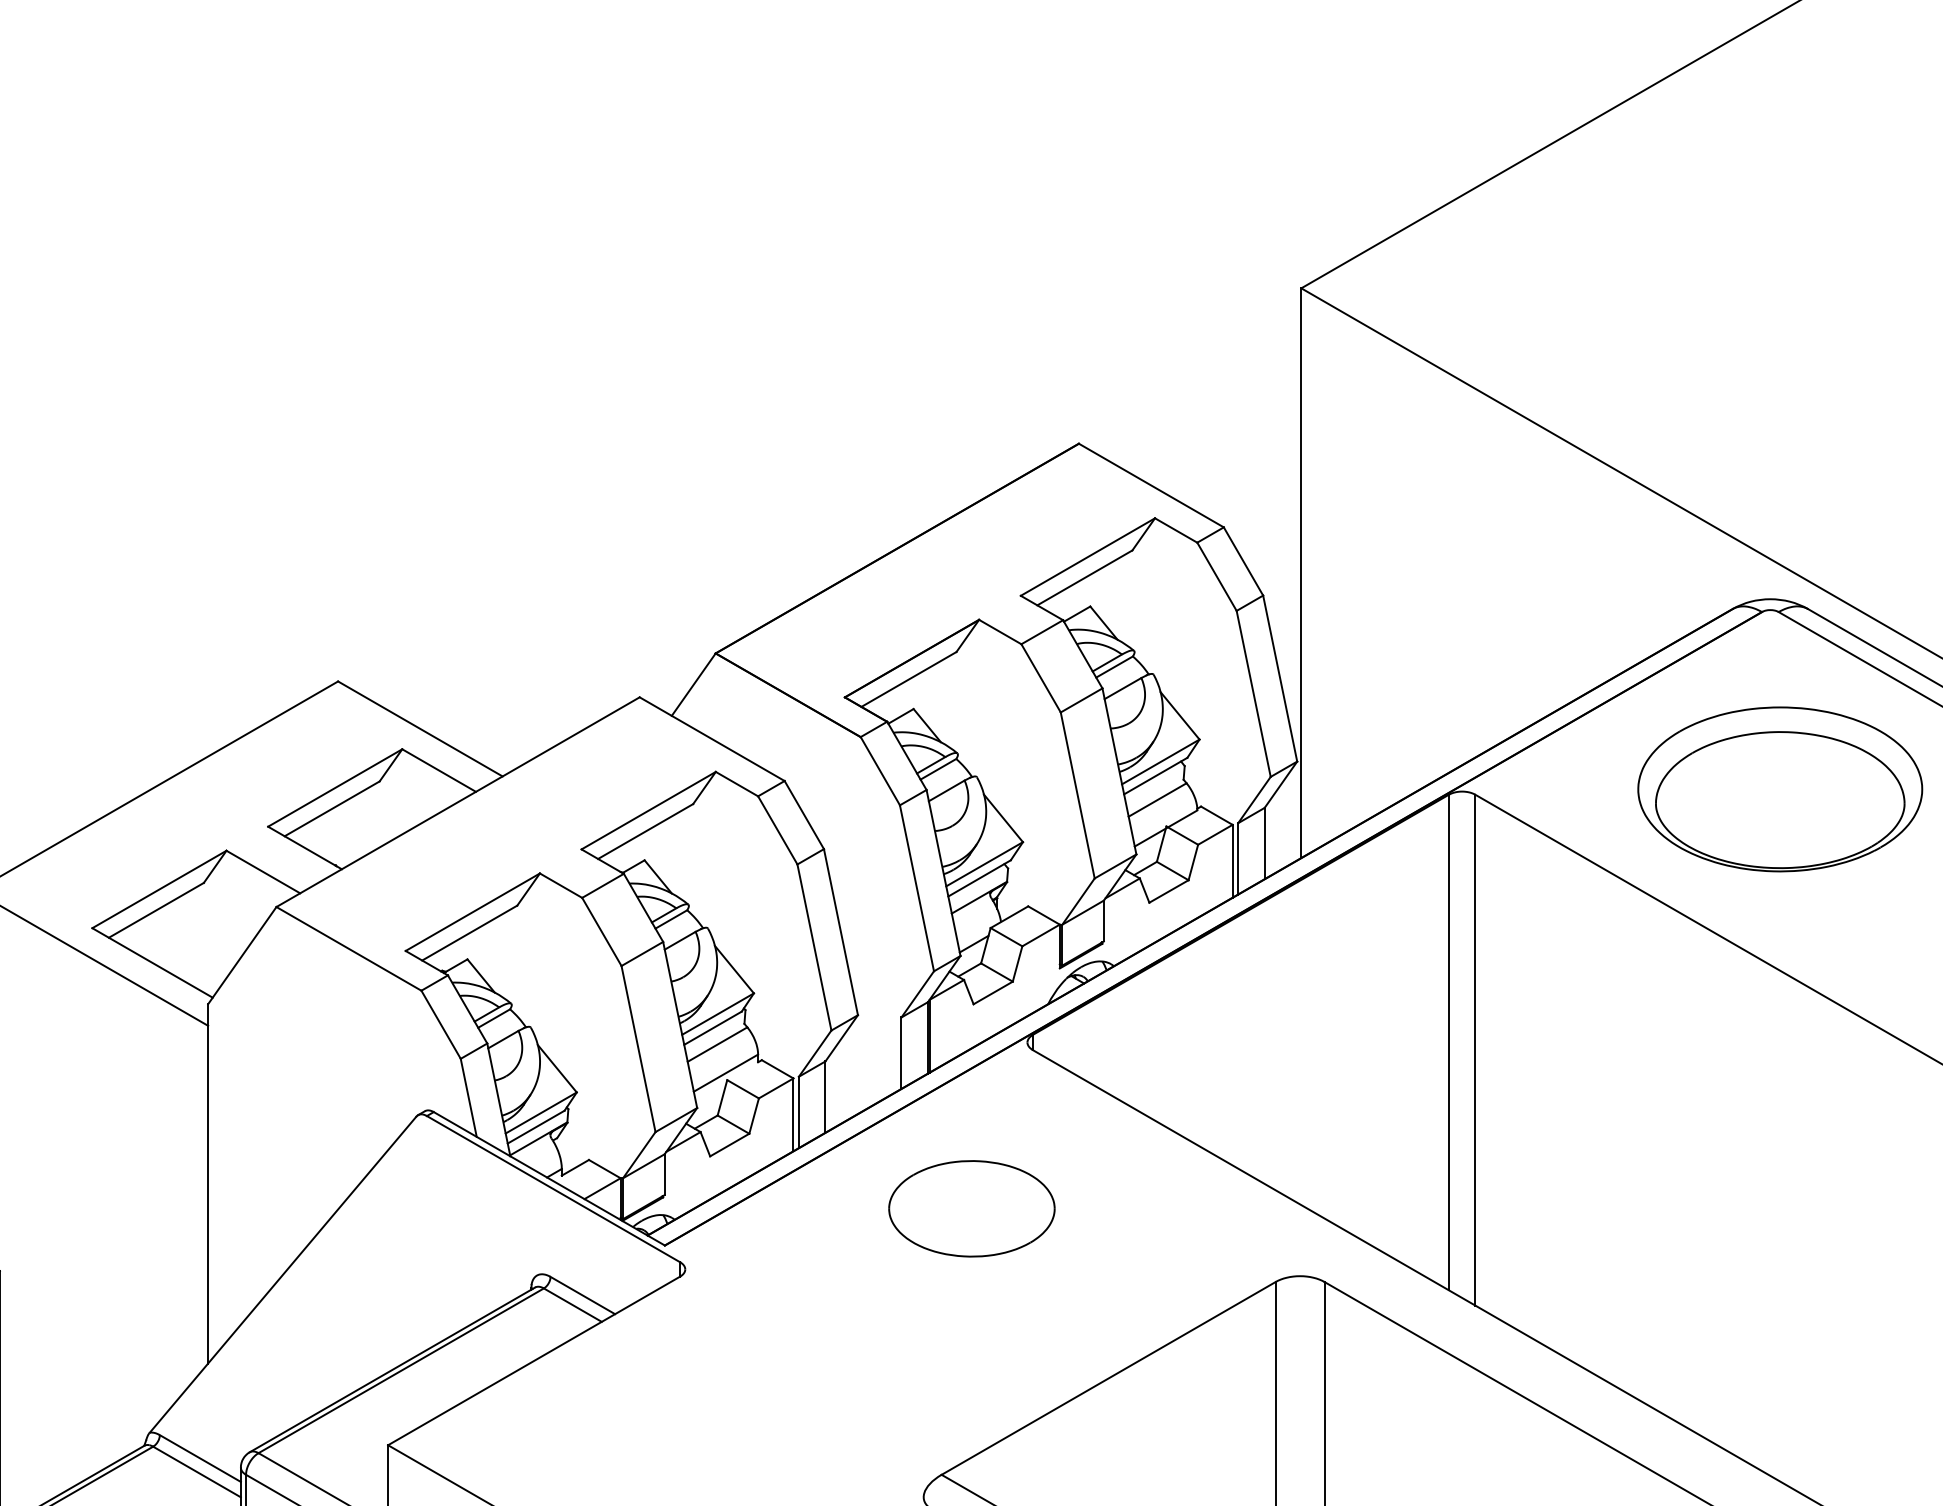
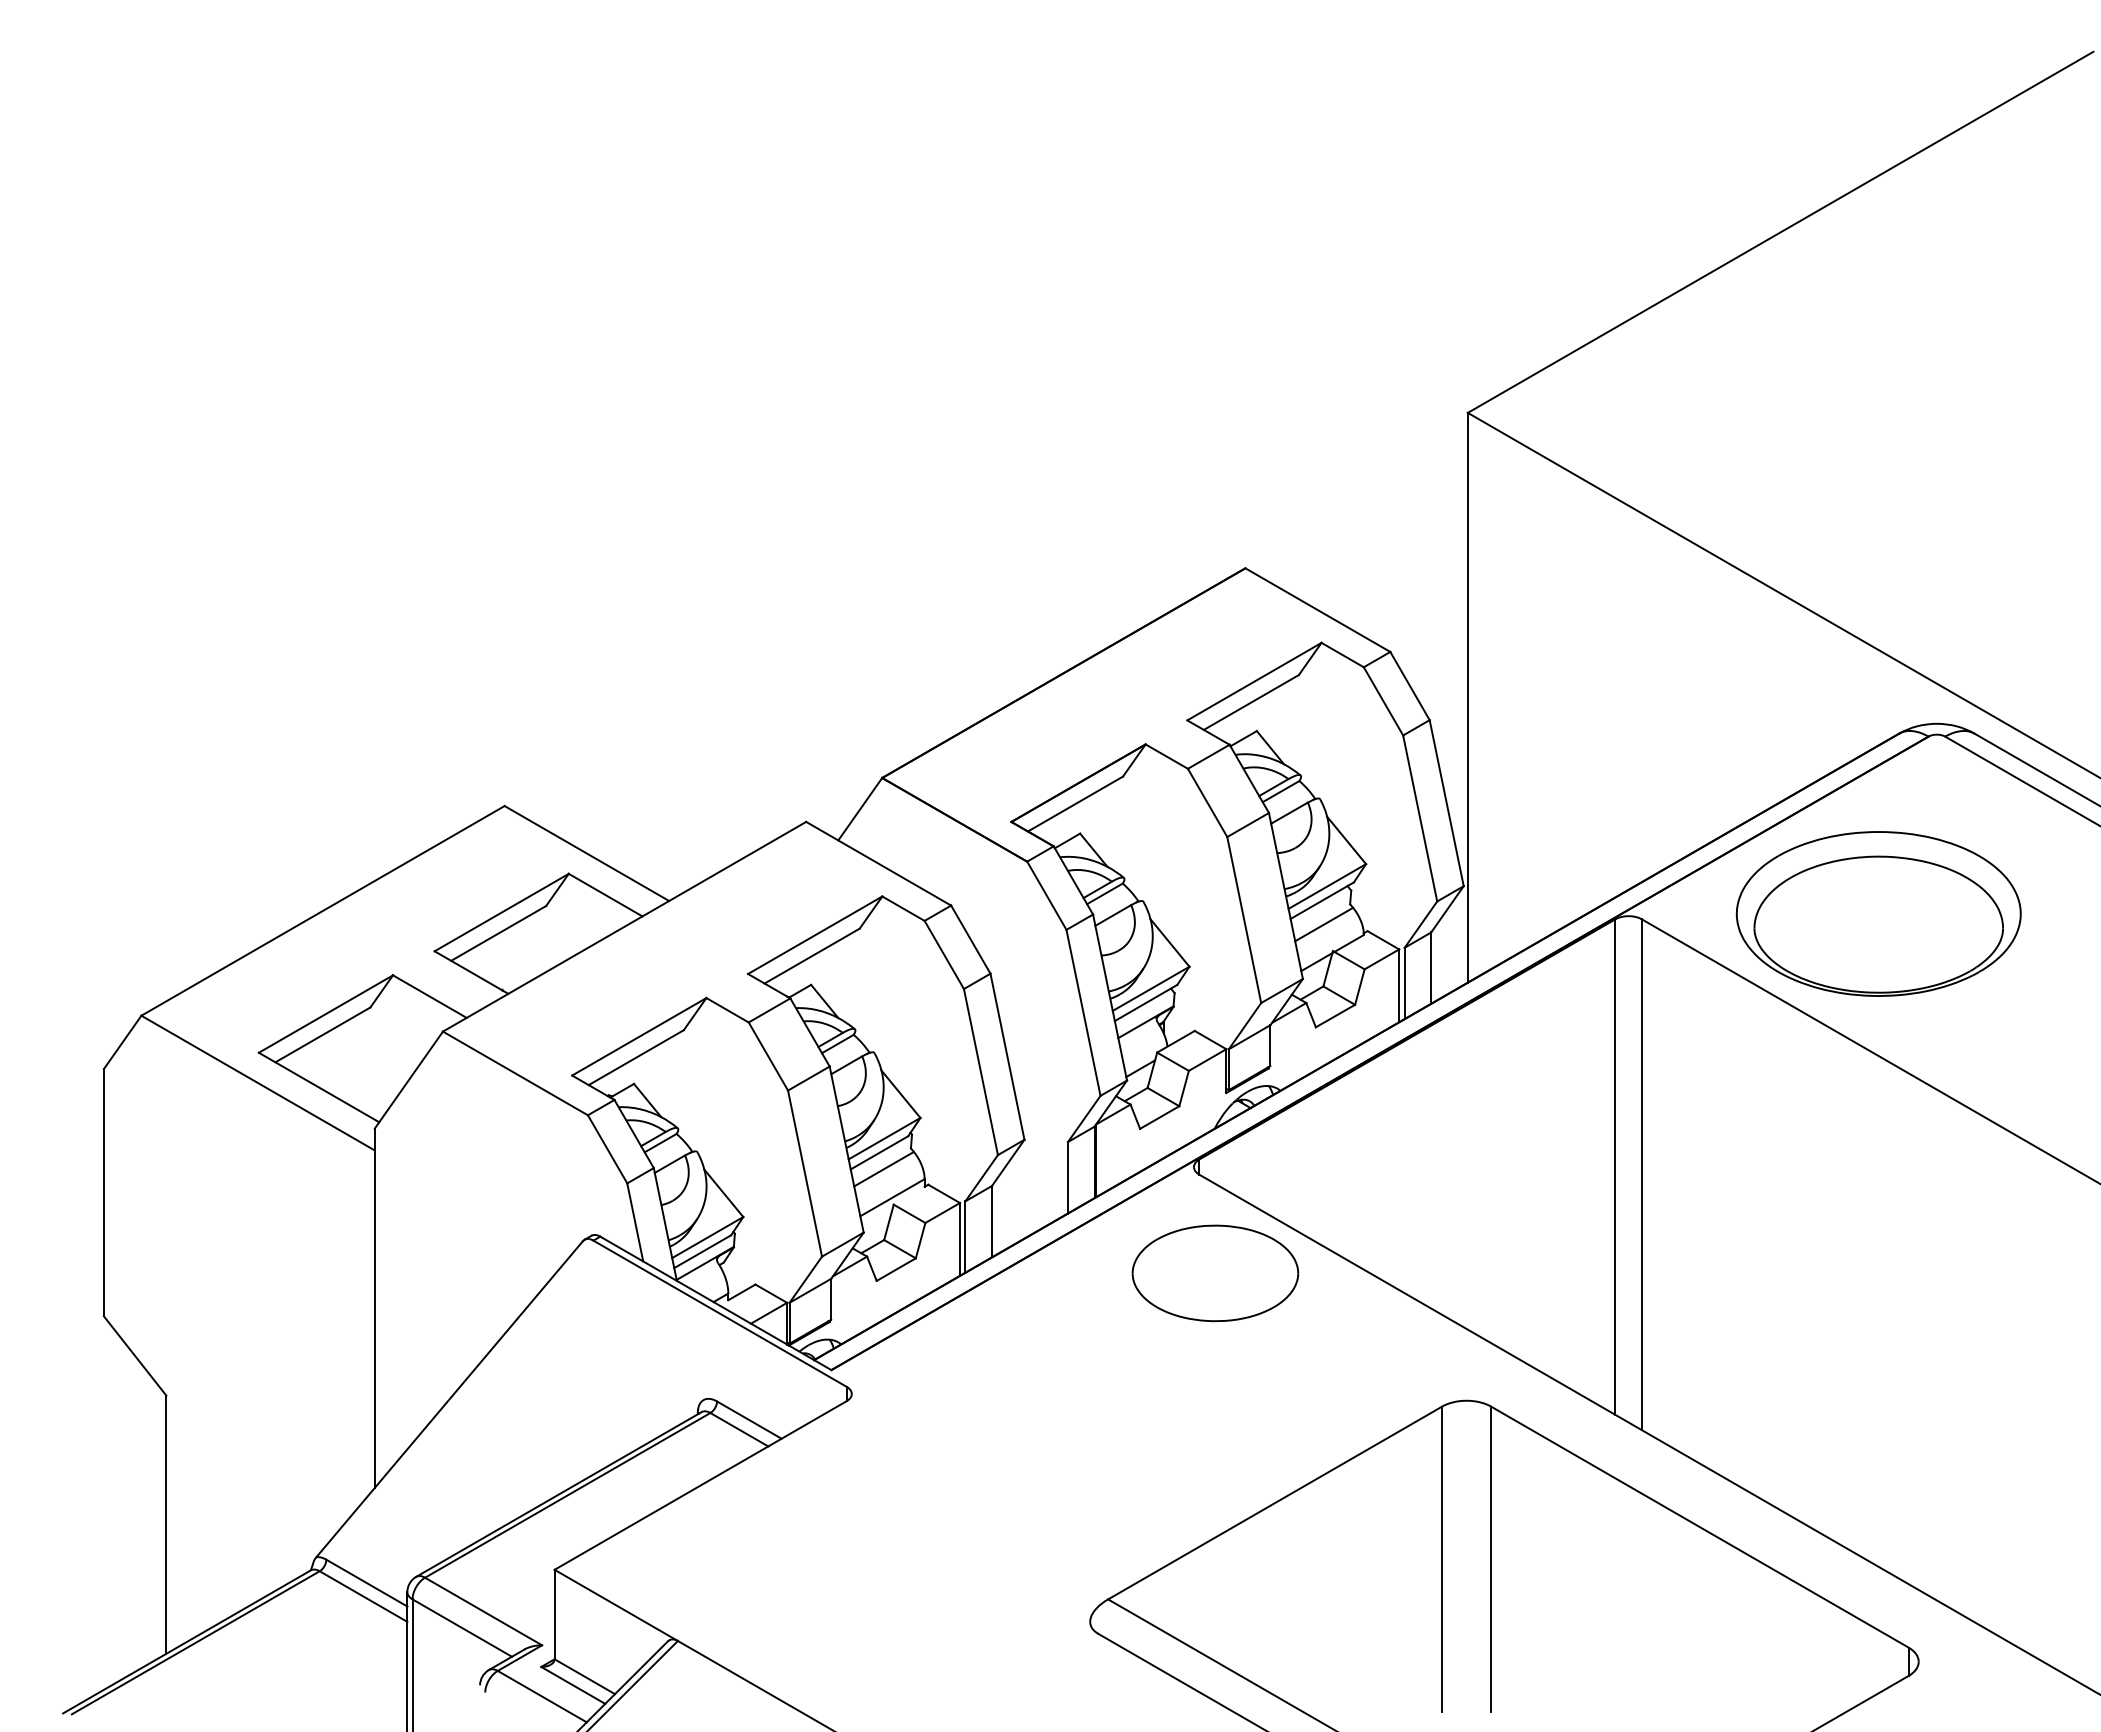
part: (1779, 788) -> (1878, 913), moved
part: (971, 1208) -> (1215, 1273), moved

